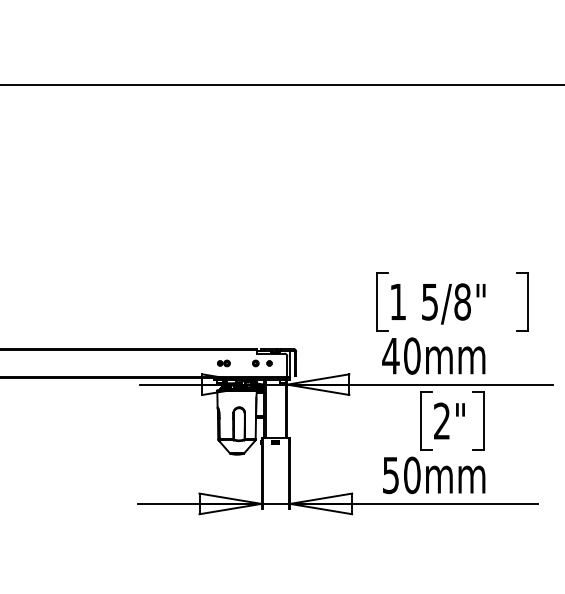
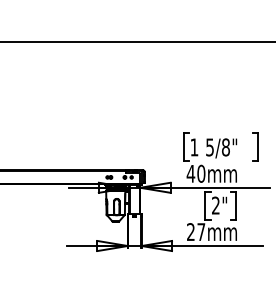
text: (402, 476) -> (196, 232), 50mm -> 27mm

